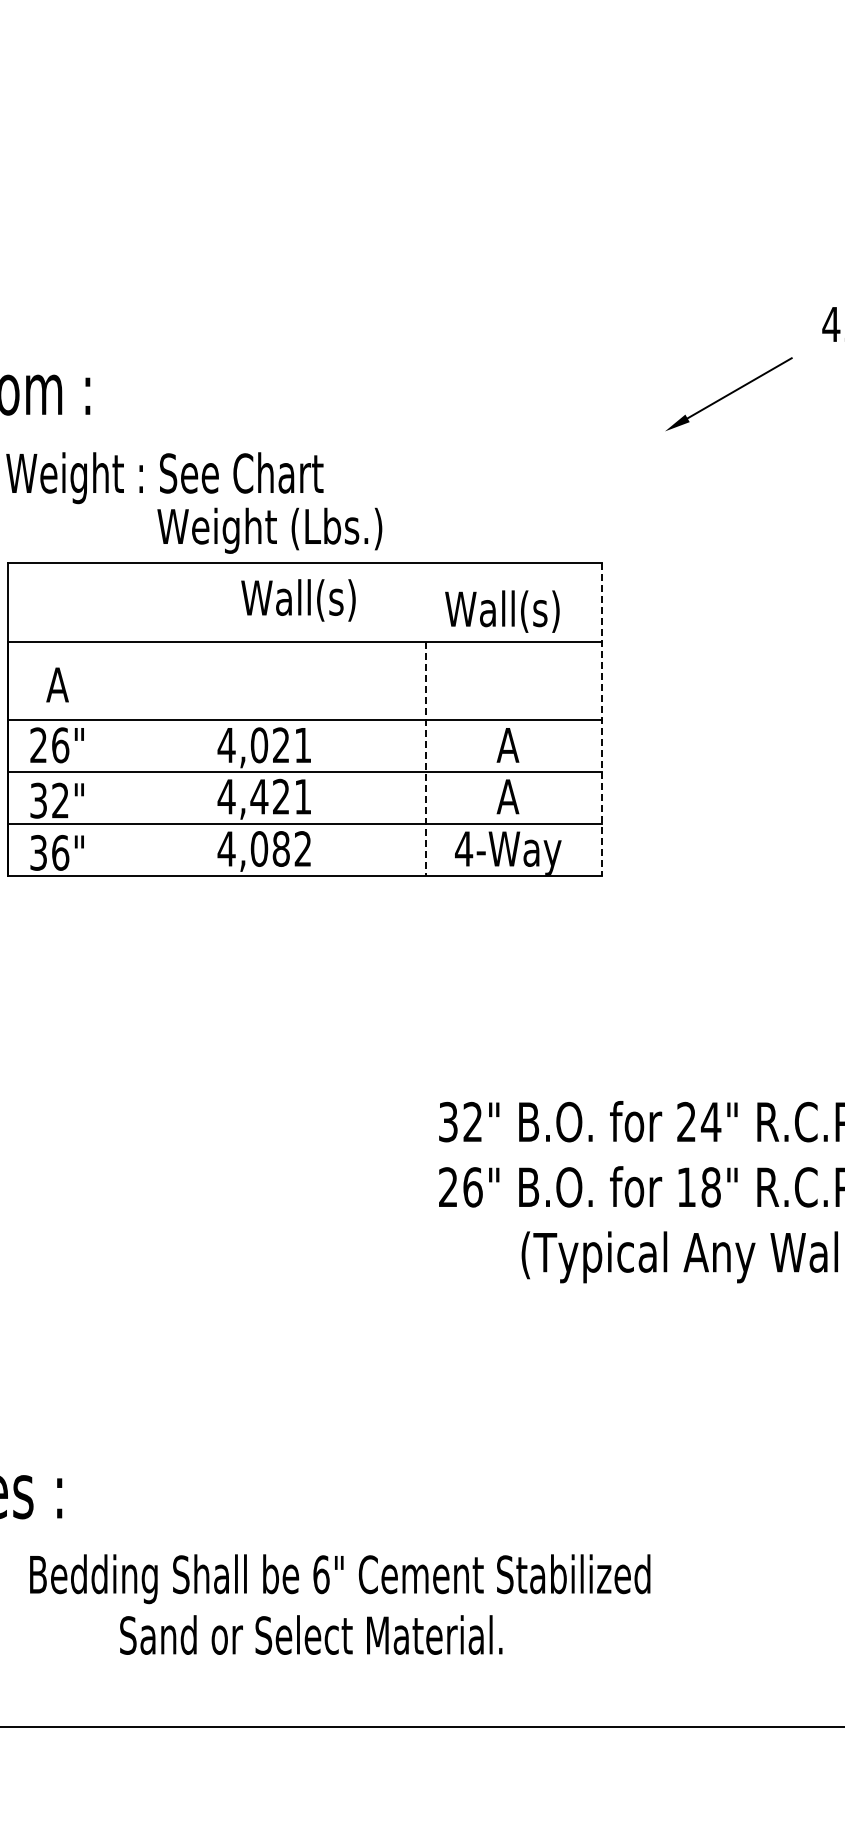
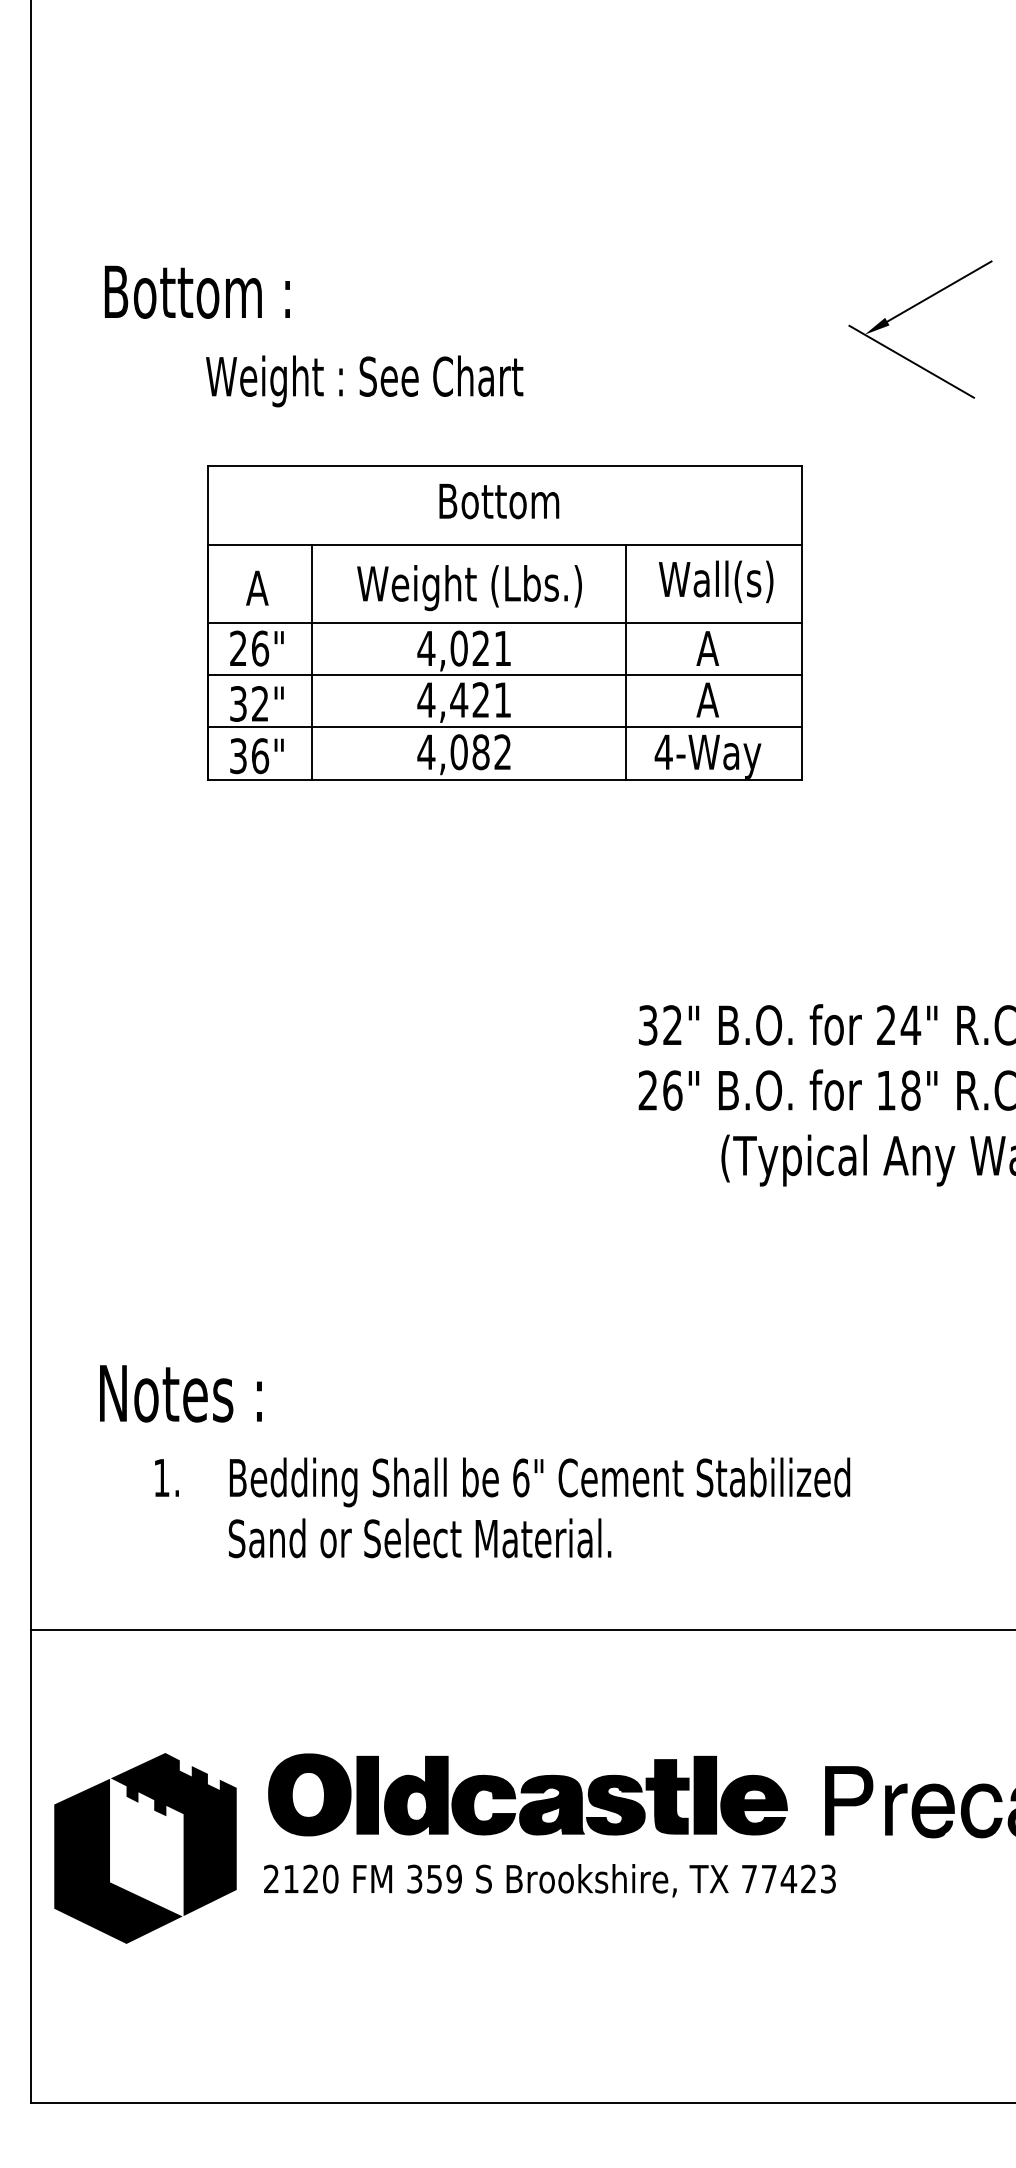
line: (711, 458) -> (911, 361), added
text: (269, 531) -> (469, 588), moved
text: (299, 600) -> (499, 503), Wall(s) -> Bottom
text: (502, 611) -> (716, 581), moved
line: (601, 720) -> (801, 623), dashed -> solid
line: (111, 758) -> (311, 661), added
line: (425, 759) -> (625, 662), dashed -> solid
text: (310, 1635) -> (419, 1538), moved

